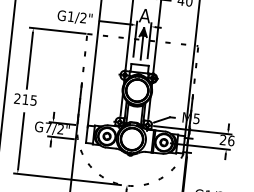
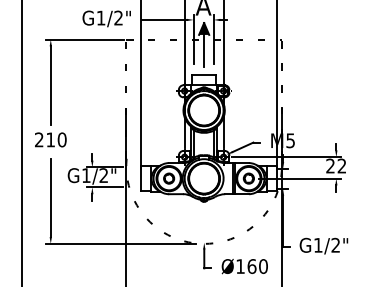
text: (33, 100) -> (61, 139), 215 -> 210
text: (48, 127) -> (86, 175), G7/2" -> G1/2"
text: (231, 140) -> (341, 165), 26 -> 22

